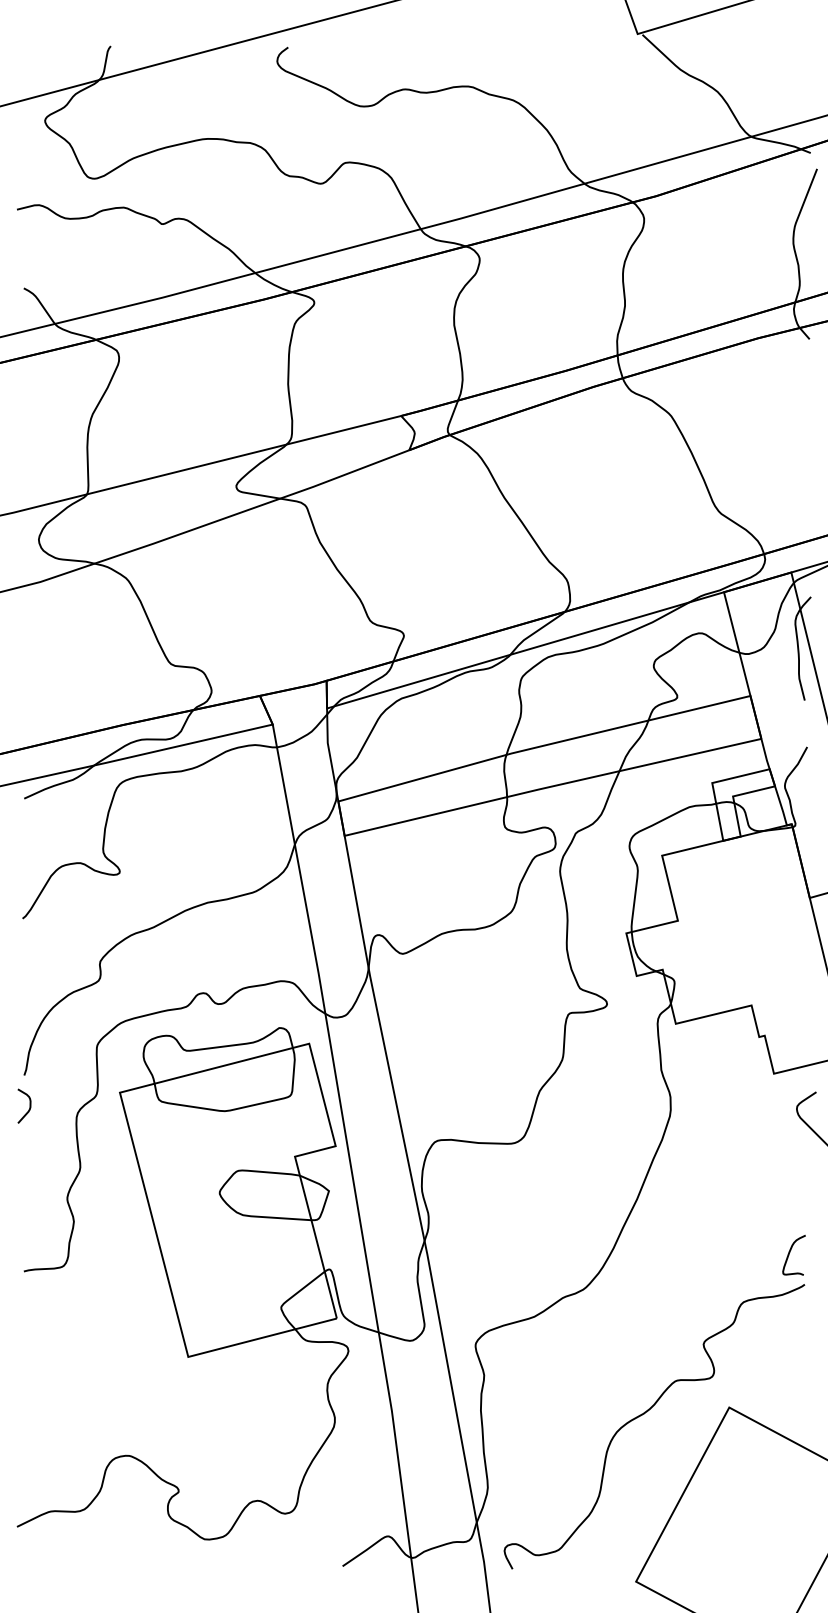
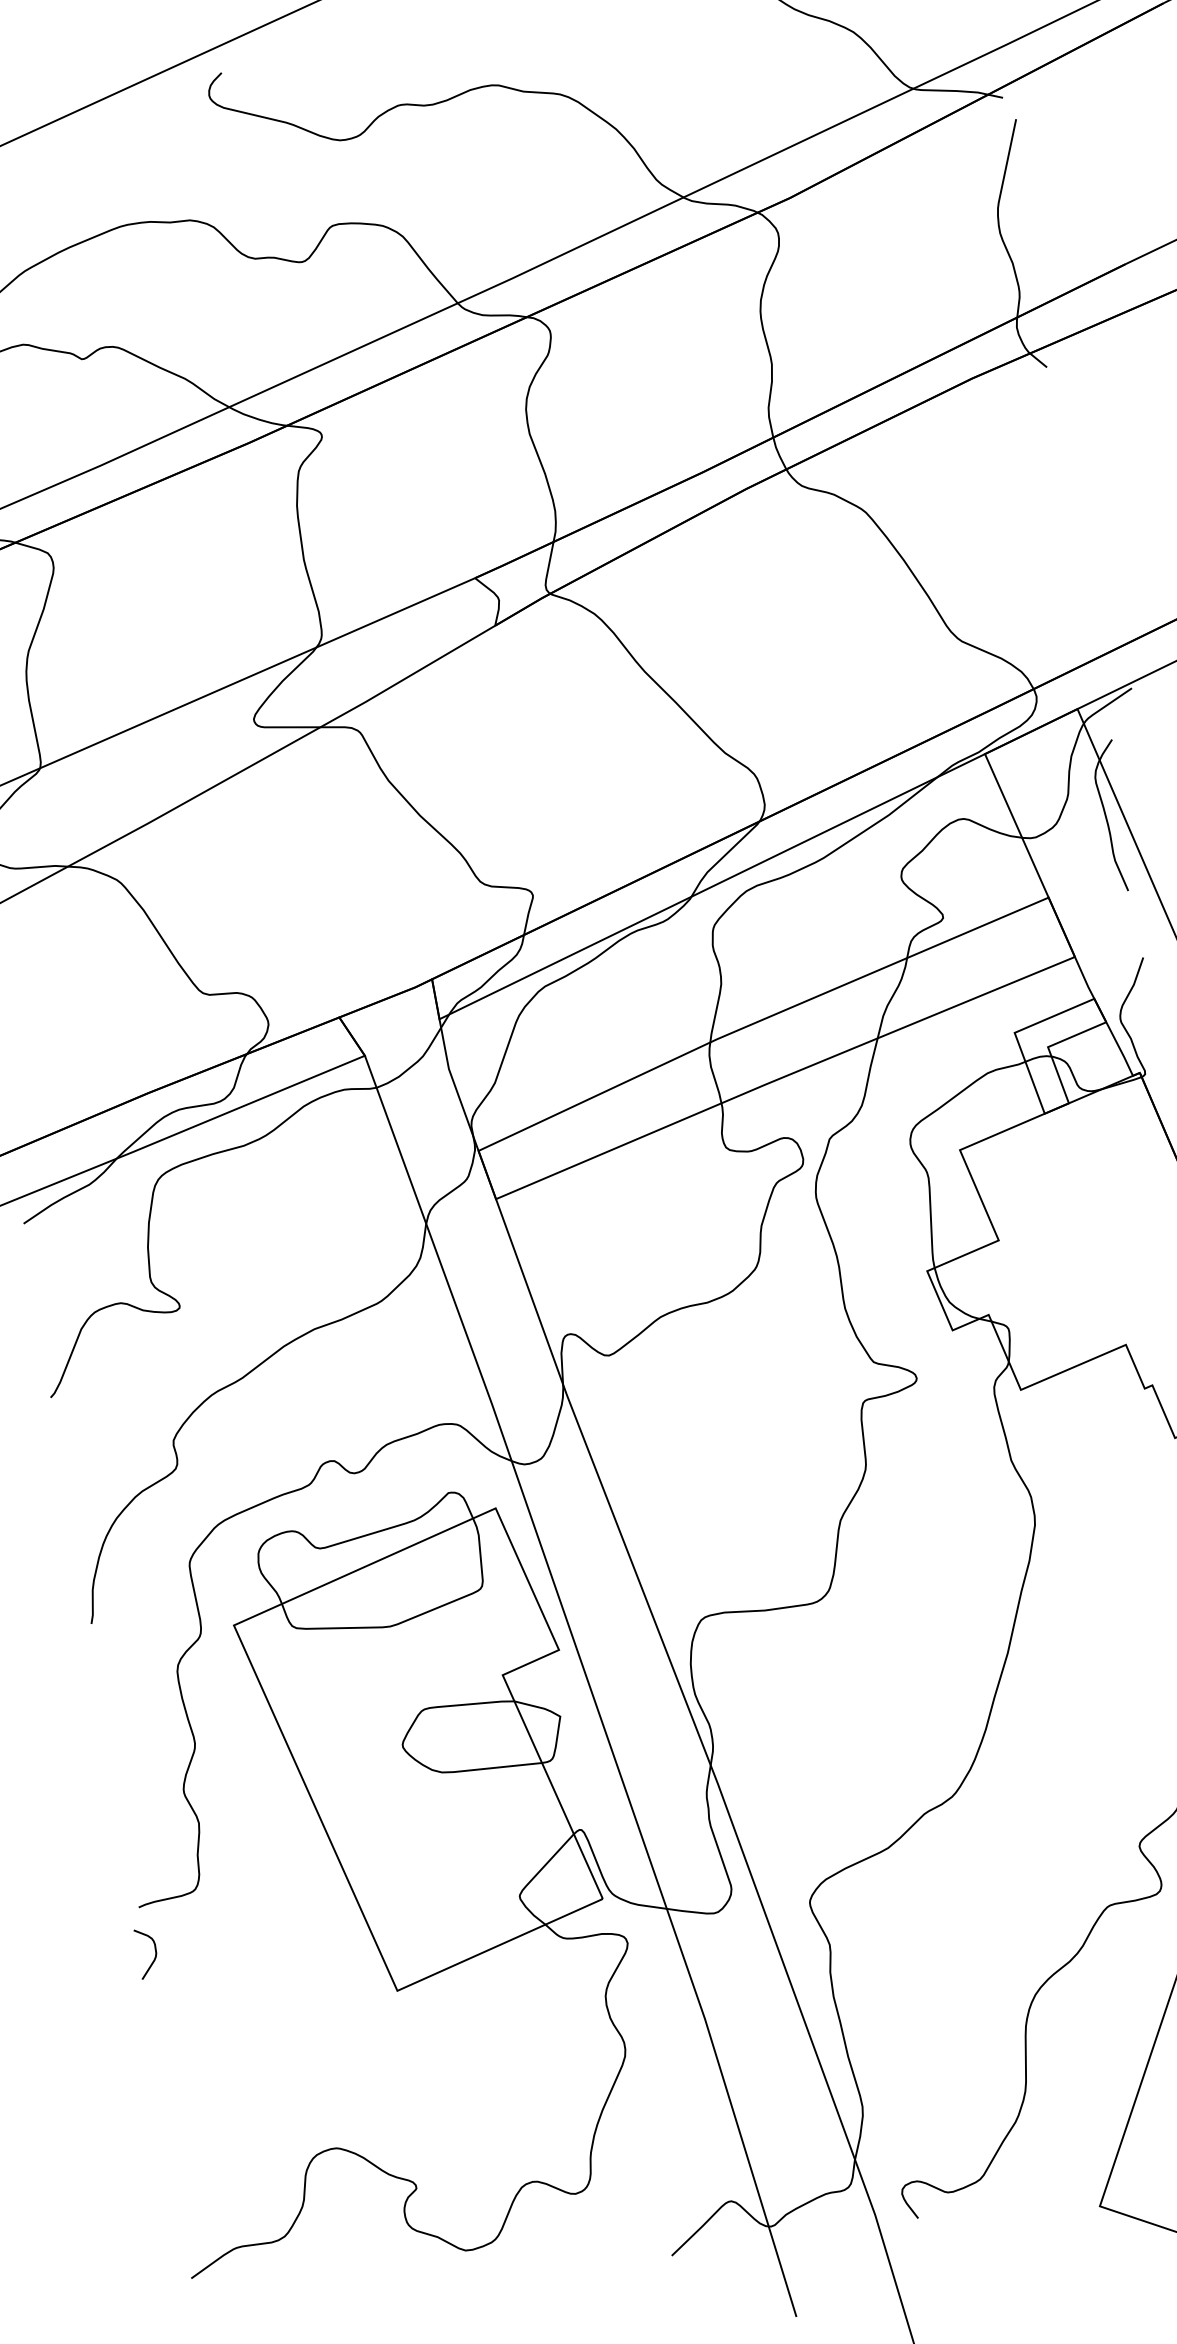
curve: (29, 1105) -> (154, 1950), moved

